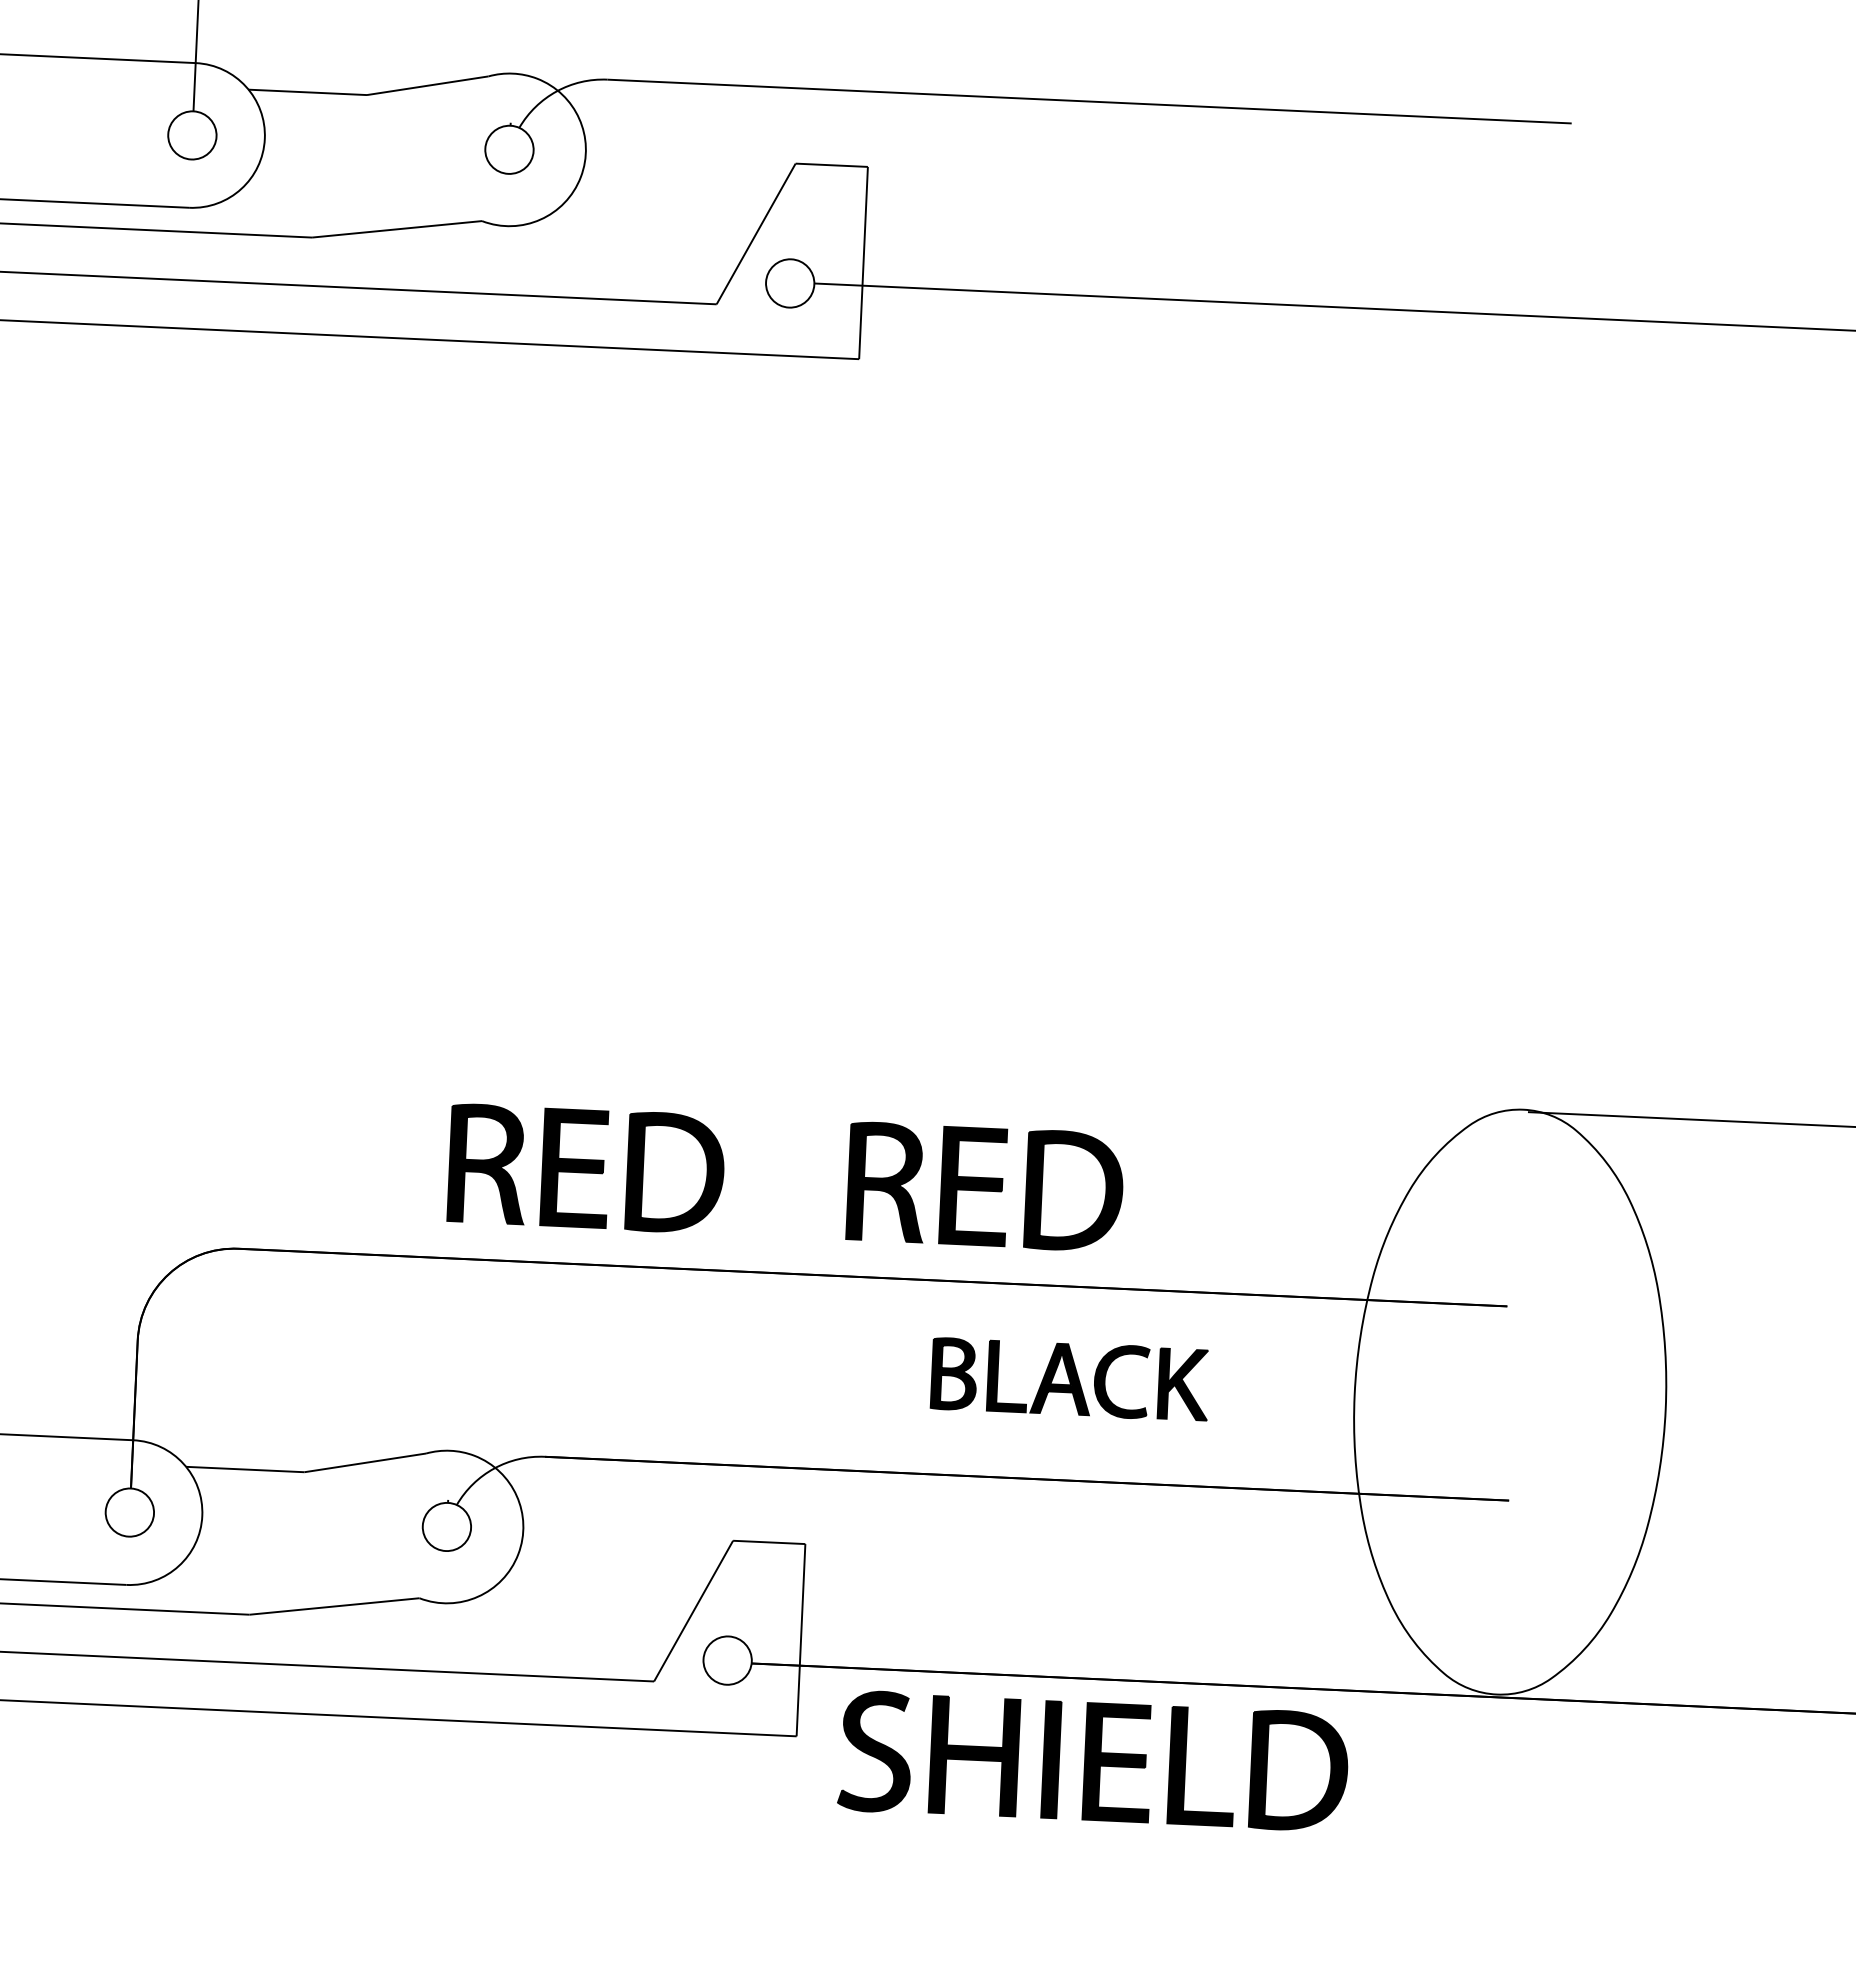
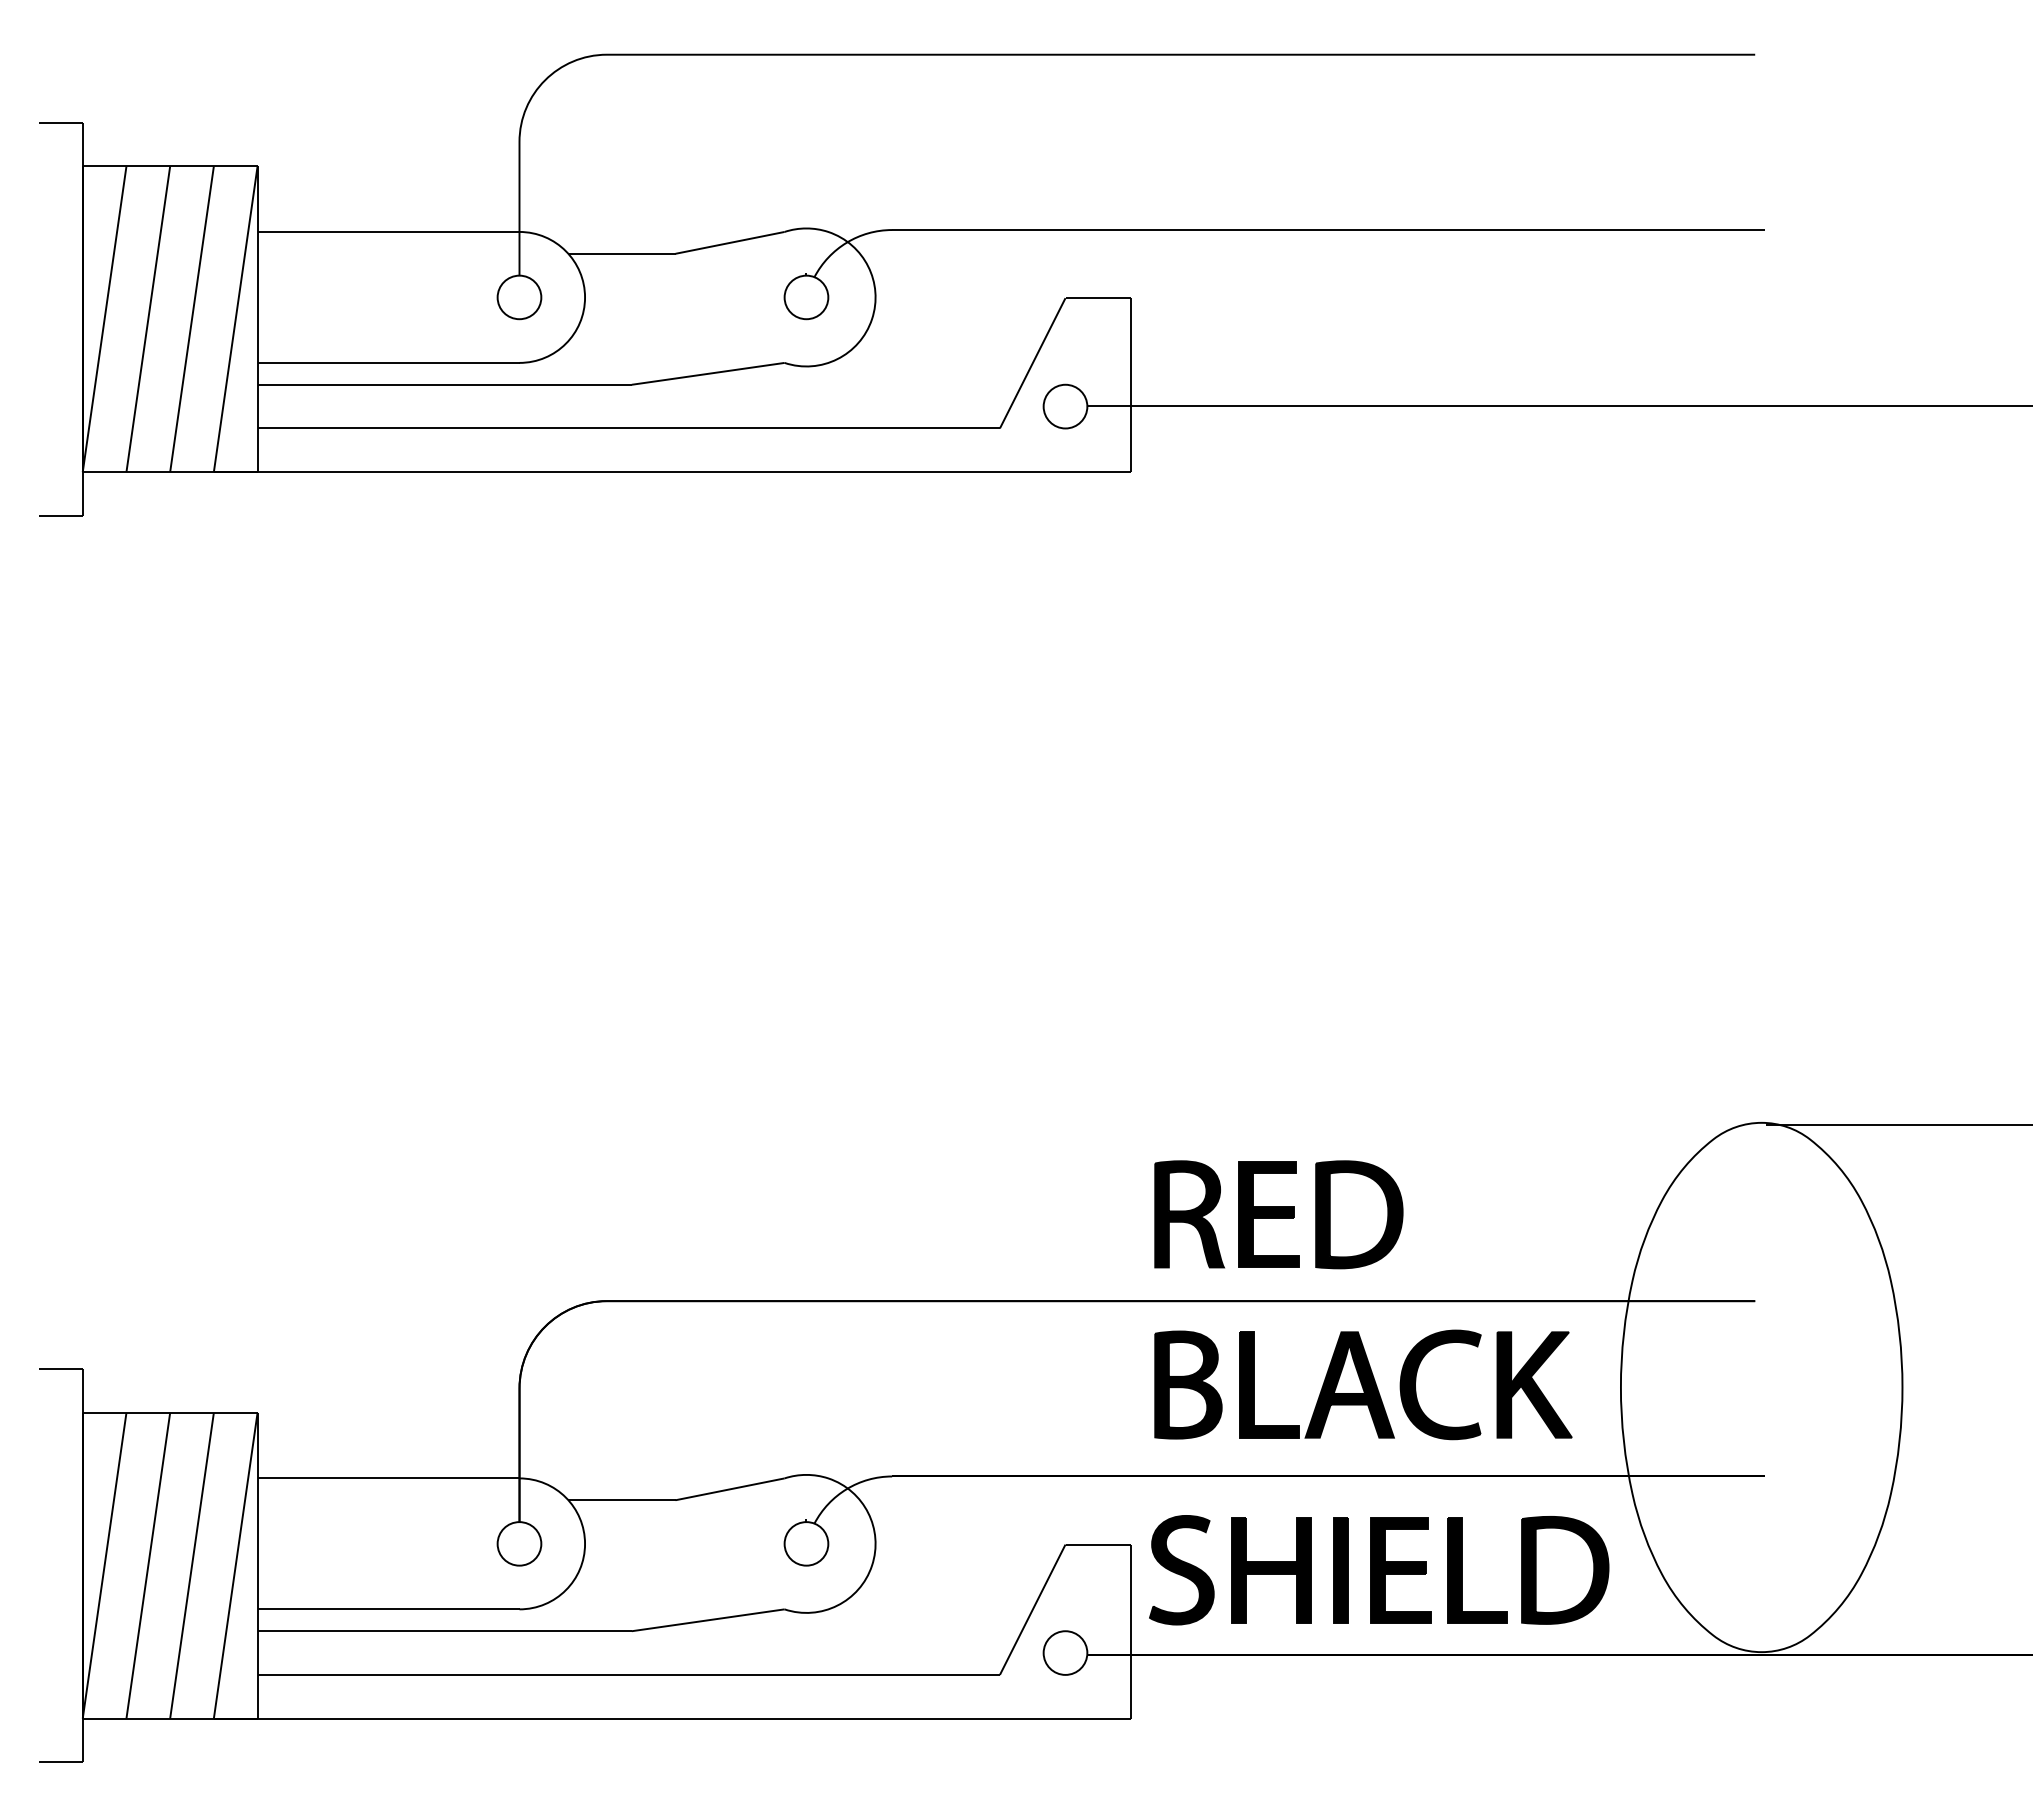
part: (586, 1168) -> (917, 1214), removed
part: (1070, 1378) -> (1363, 1384), size x1.67
part: (1093, 1761) -> (1379, 1570), moved

